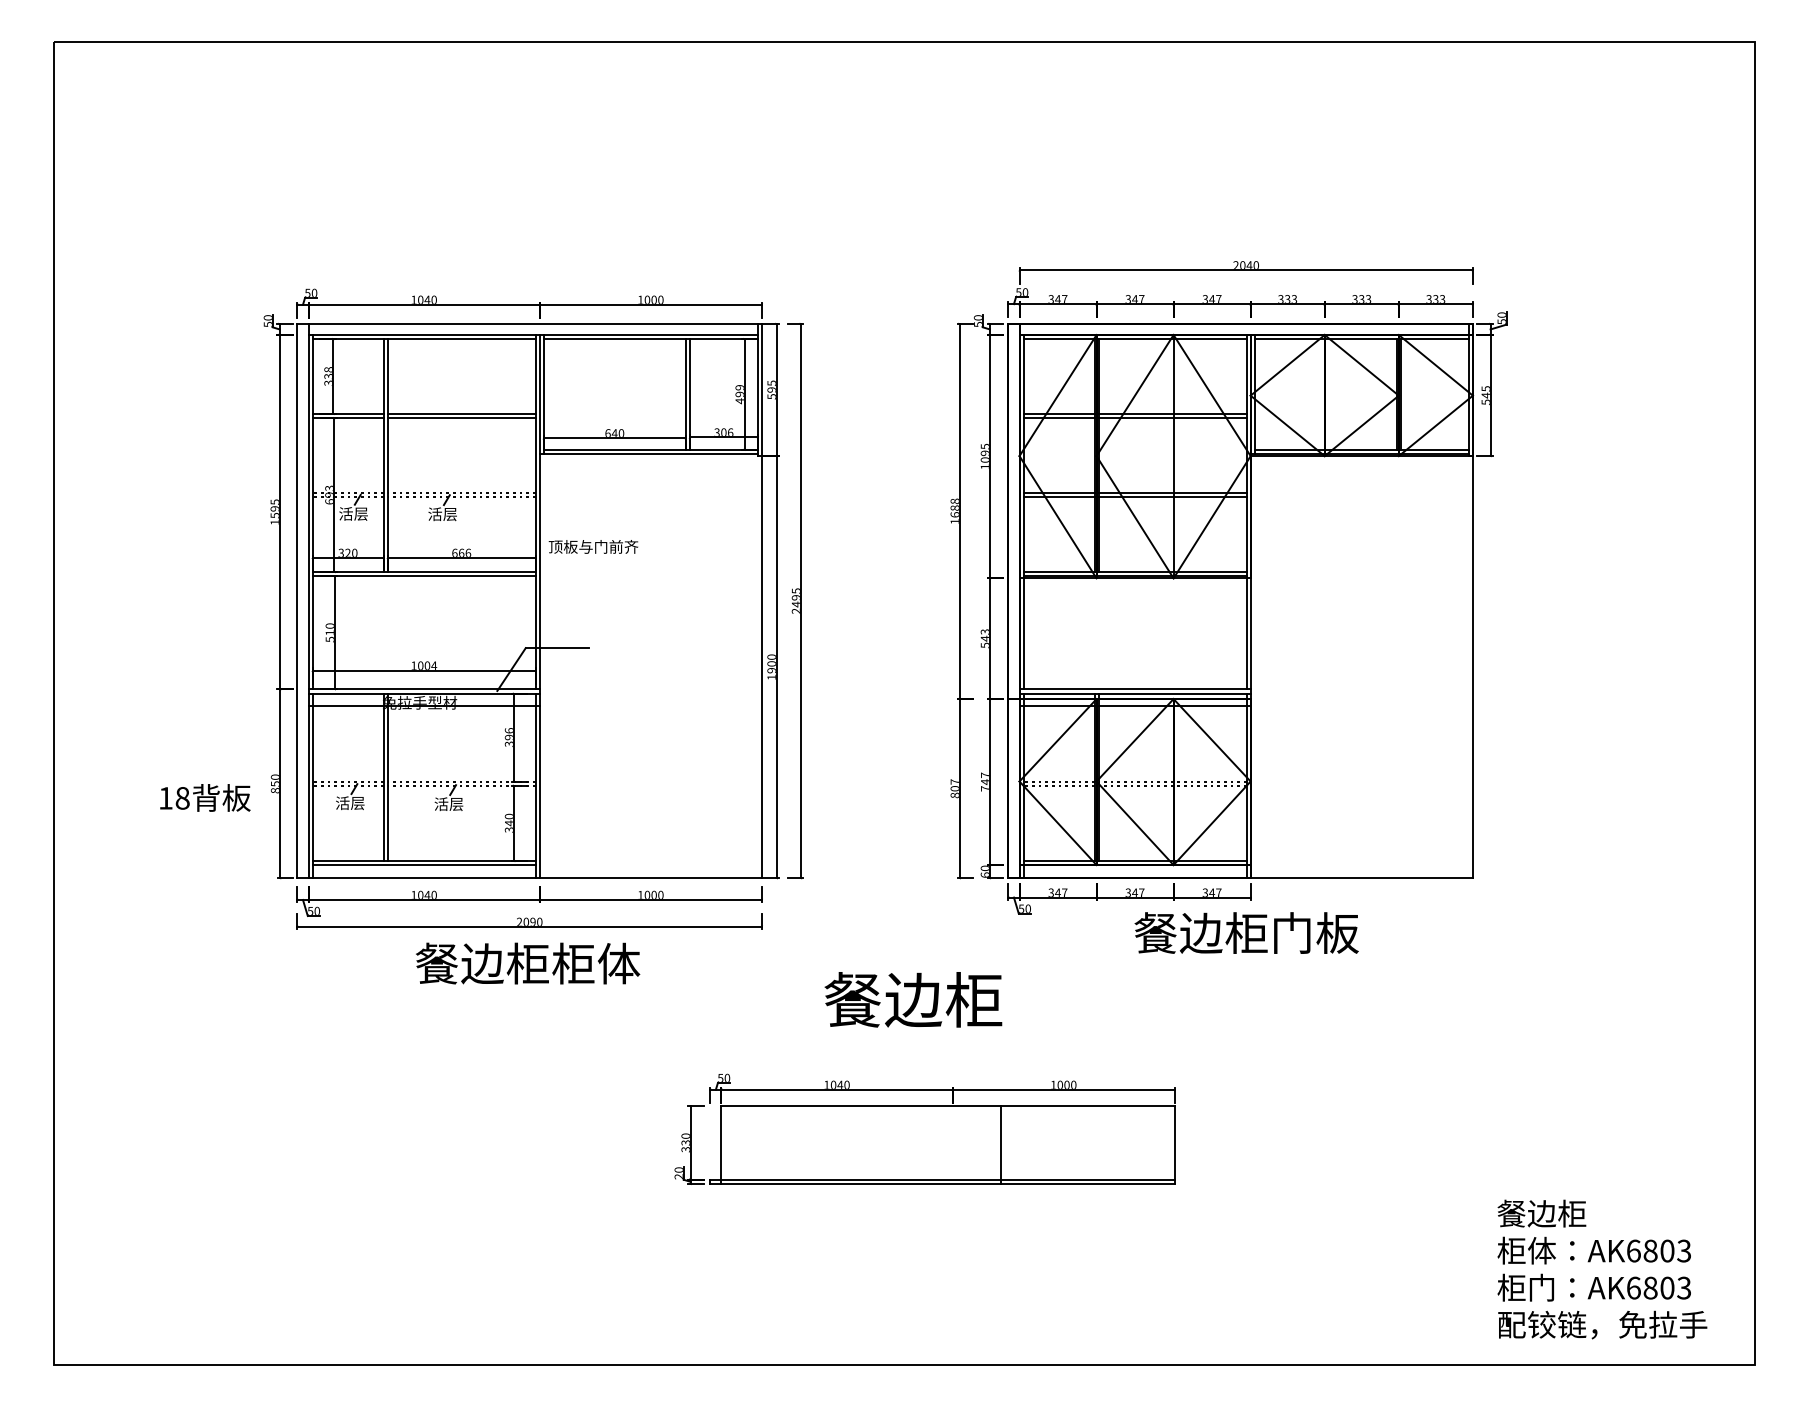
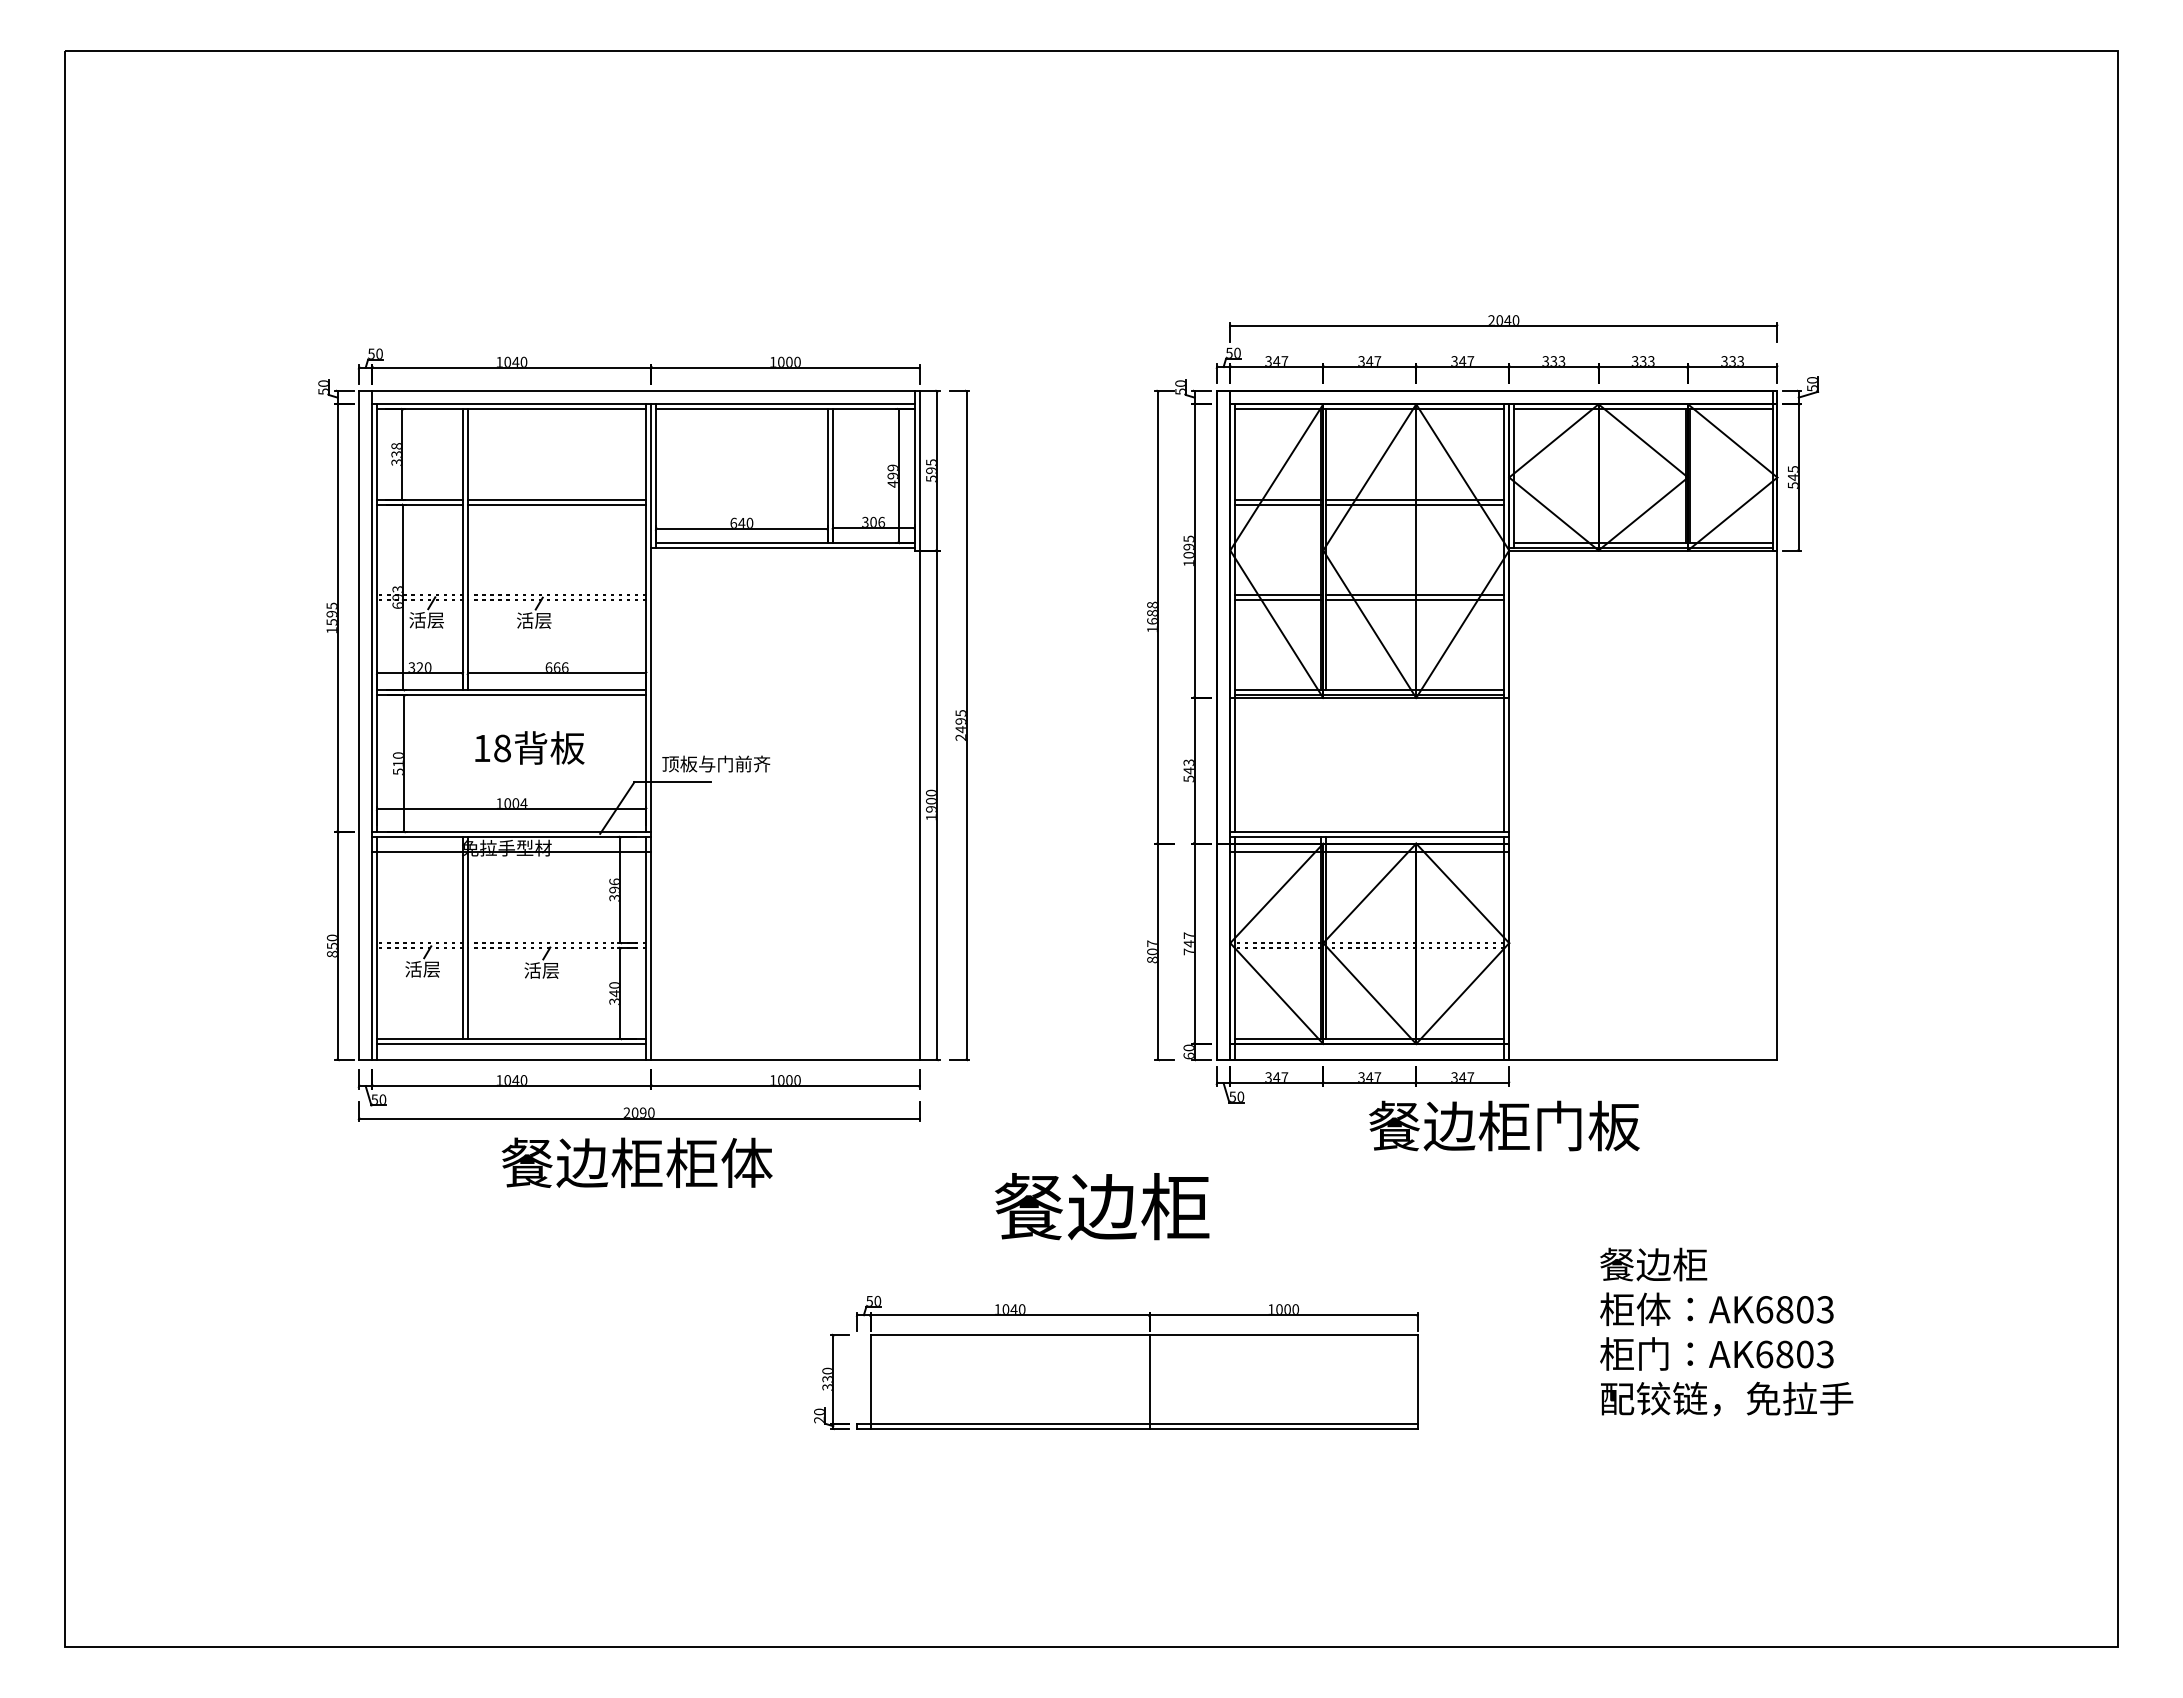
text: (593, 546) -> (716, 763), moved
text: (205, 797) -> (529, 747), moved
line: (1001, 1144) -> (1149, 1381), moved
text: (1602, 1269) -> (1726, 1331), moved

